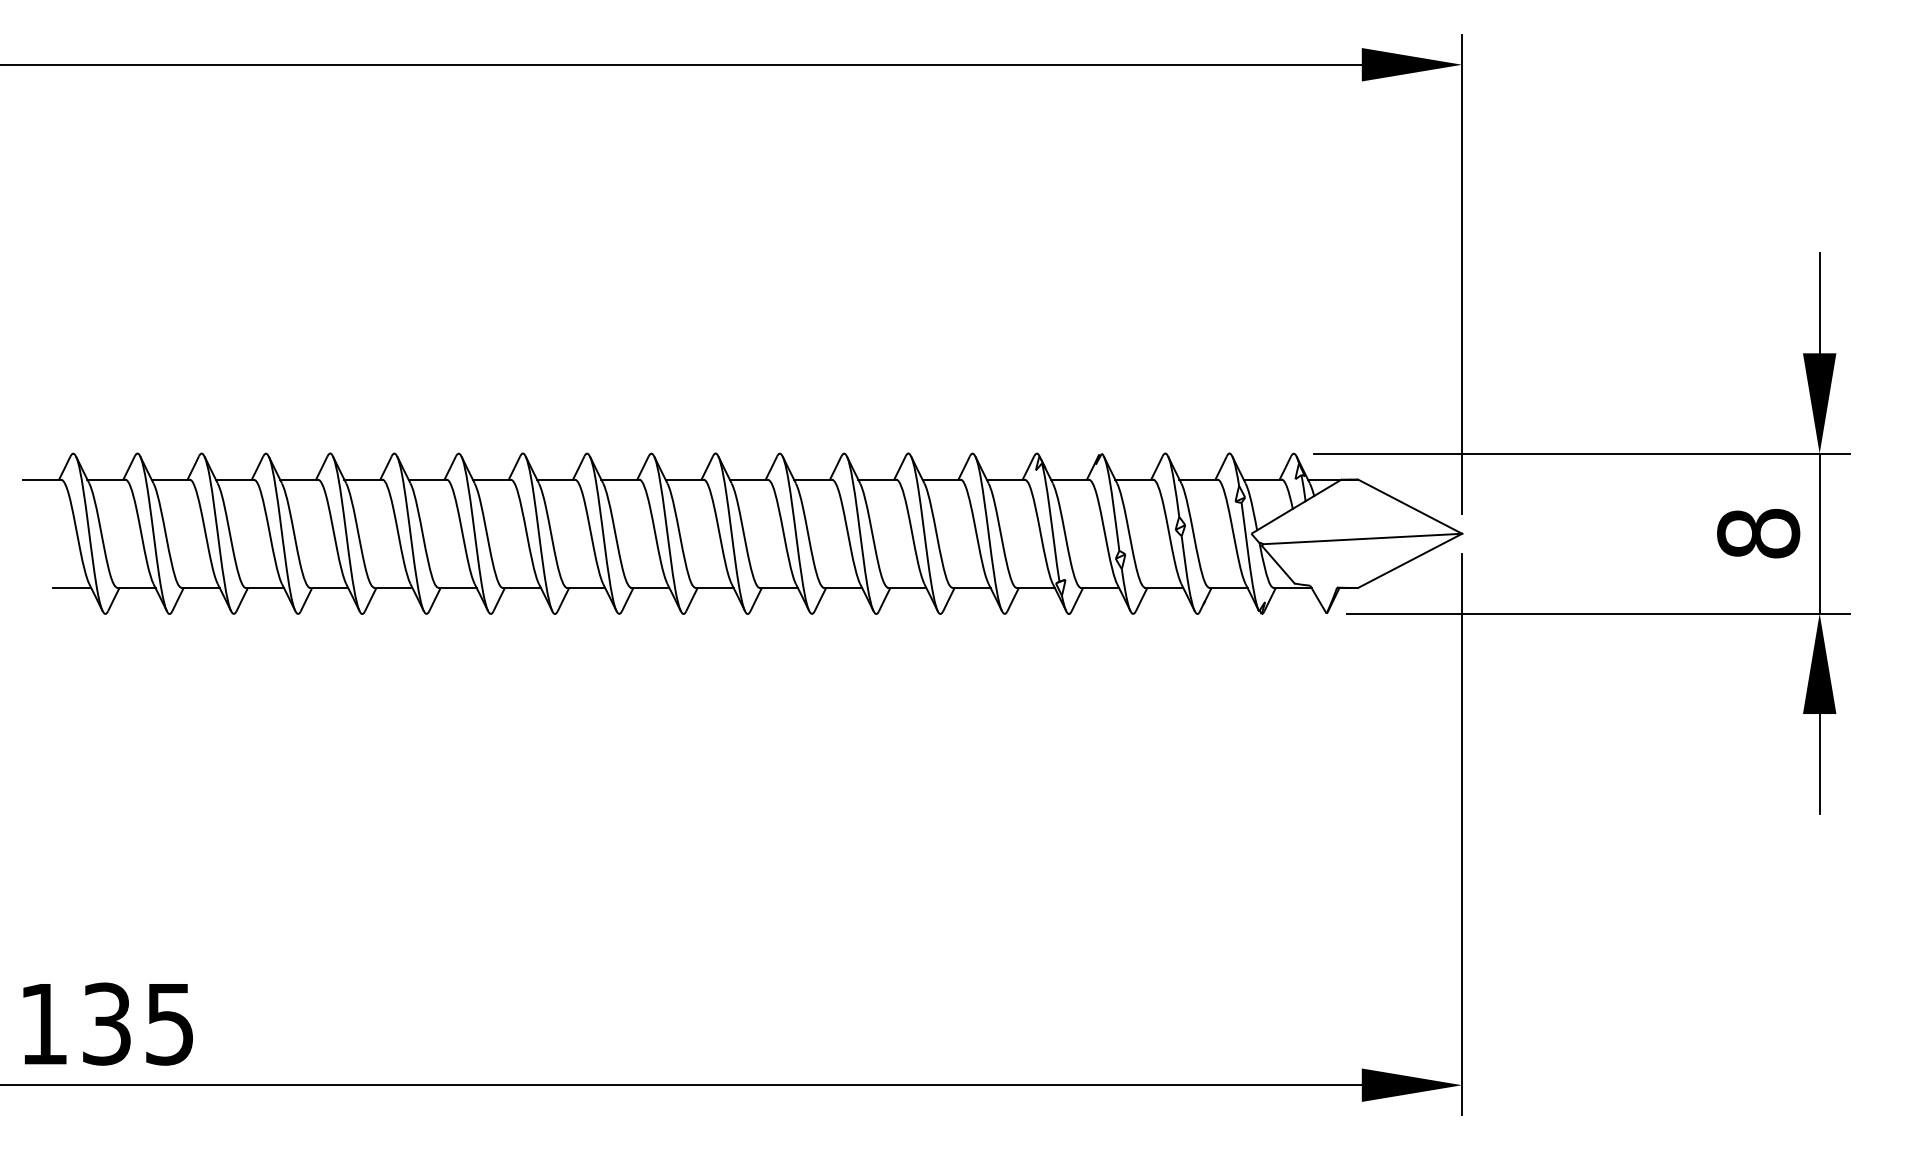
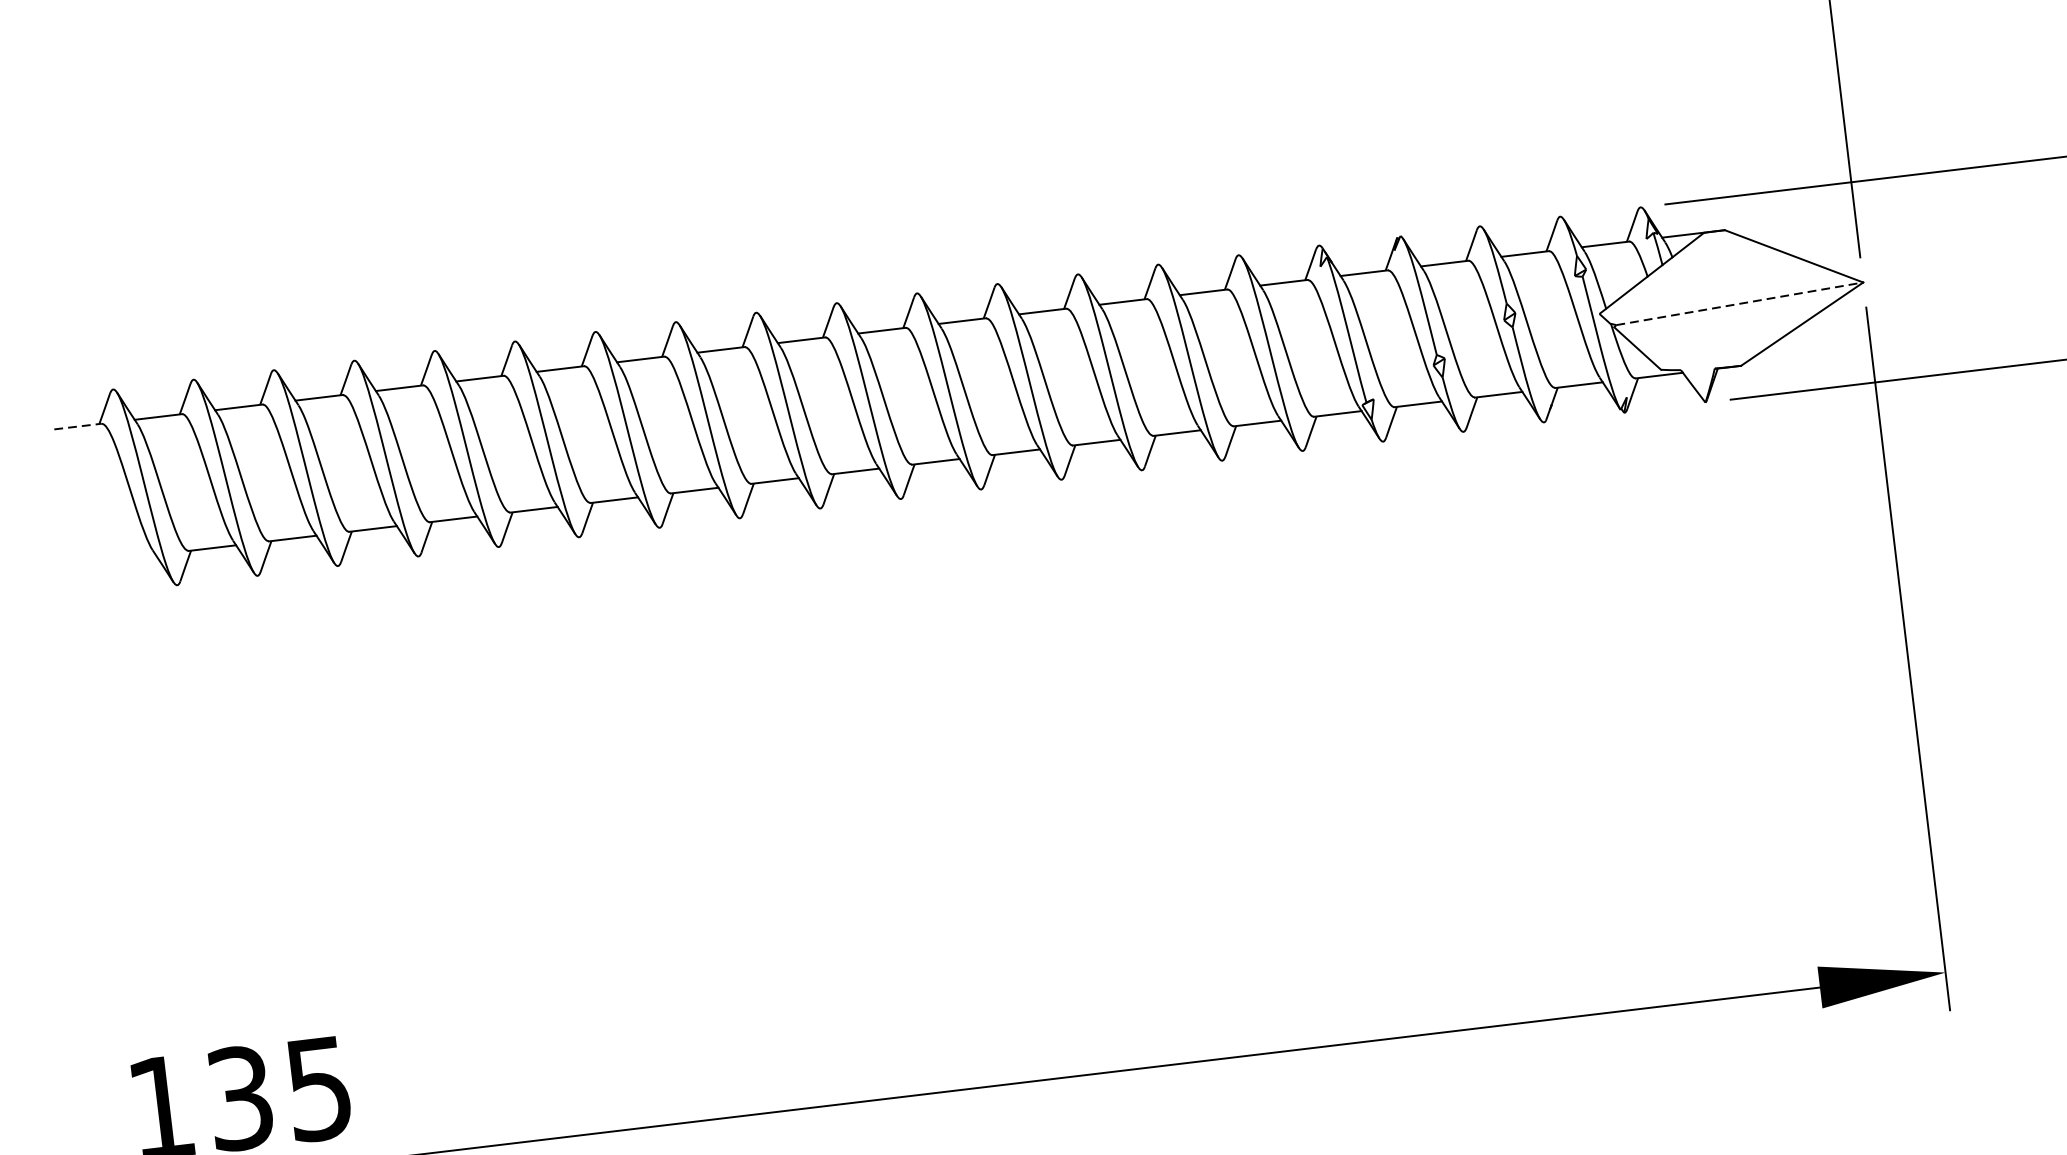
line: (42, 479) -> (78, 426), solid -> dashed
line: (1363, 538) -> (1740, 303), solid -> dashed
line: (72, 587) -> (132, 557), removed

